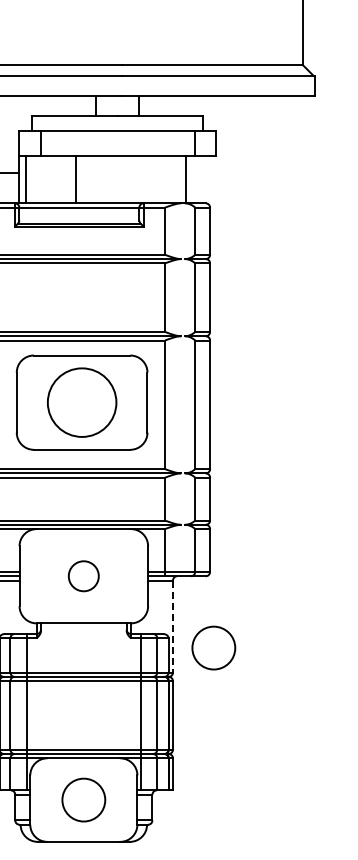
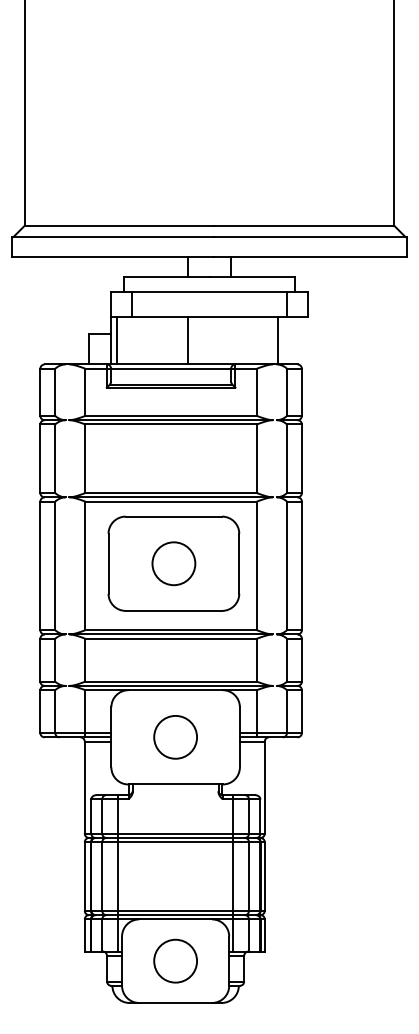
line: (75, 179) -> (187, 340), moved
circle: (81, 402) -> (173, 563), size x0.62
circle: (83, 576) -> (175, 737), size x1.43
line: (172, 627) -> (264, 788), dashed -> solid
circle: (213, 647) -> (305, 808), removed

